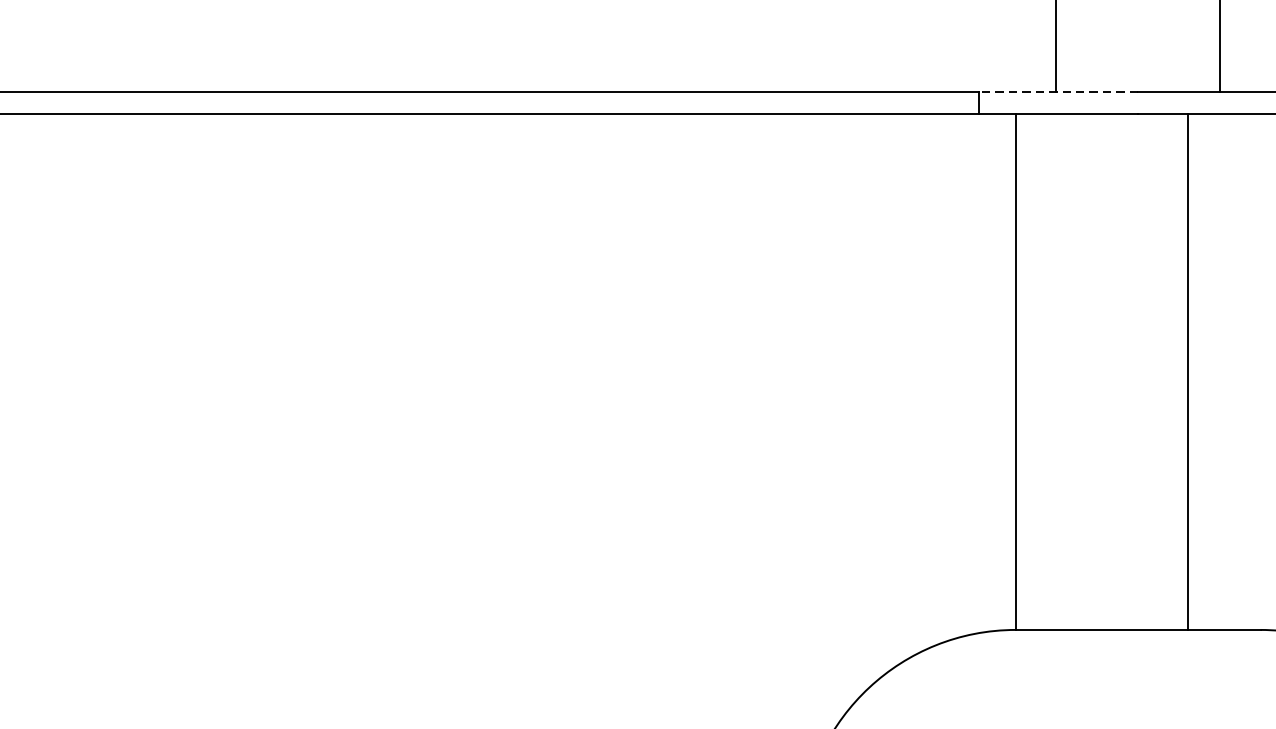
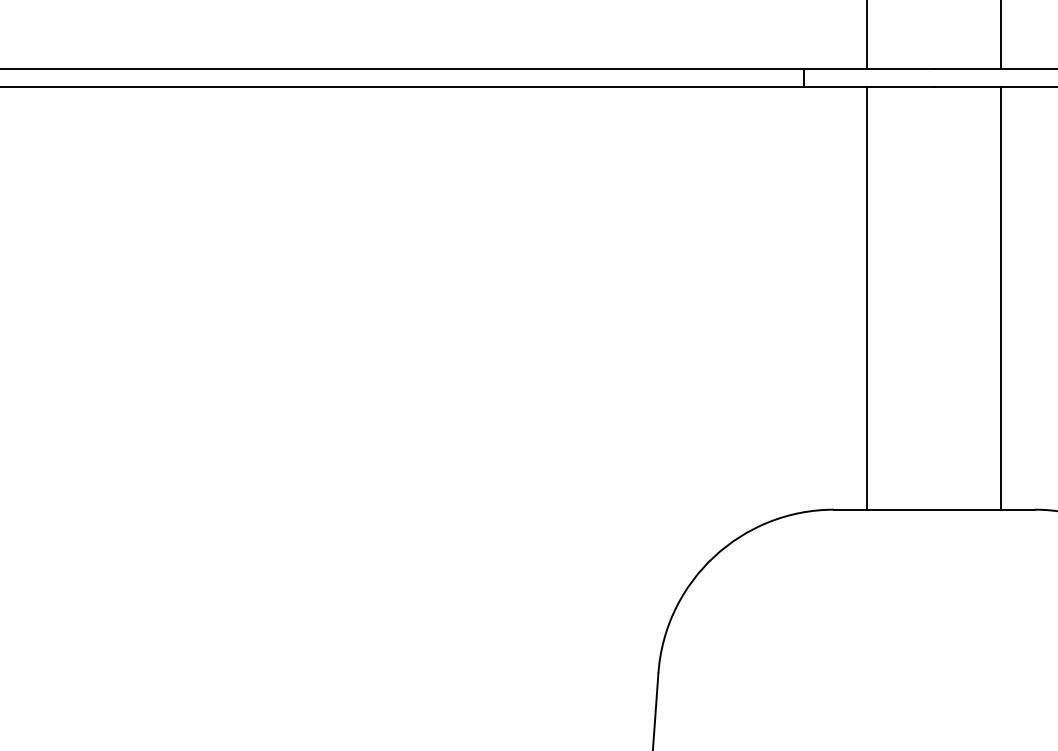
line: (1057, 92) -> (868, 69), dashed -> solid
line: (1016, 370) -> (867, 297), moved
line: (1188, 370) -> (1001, 297), moved

